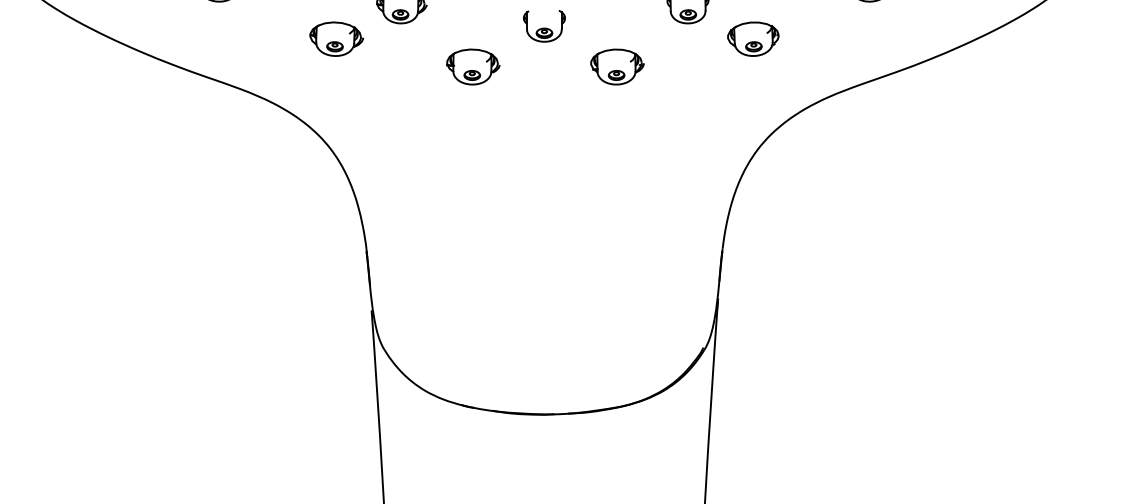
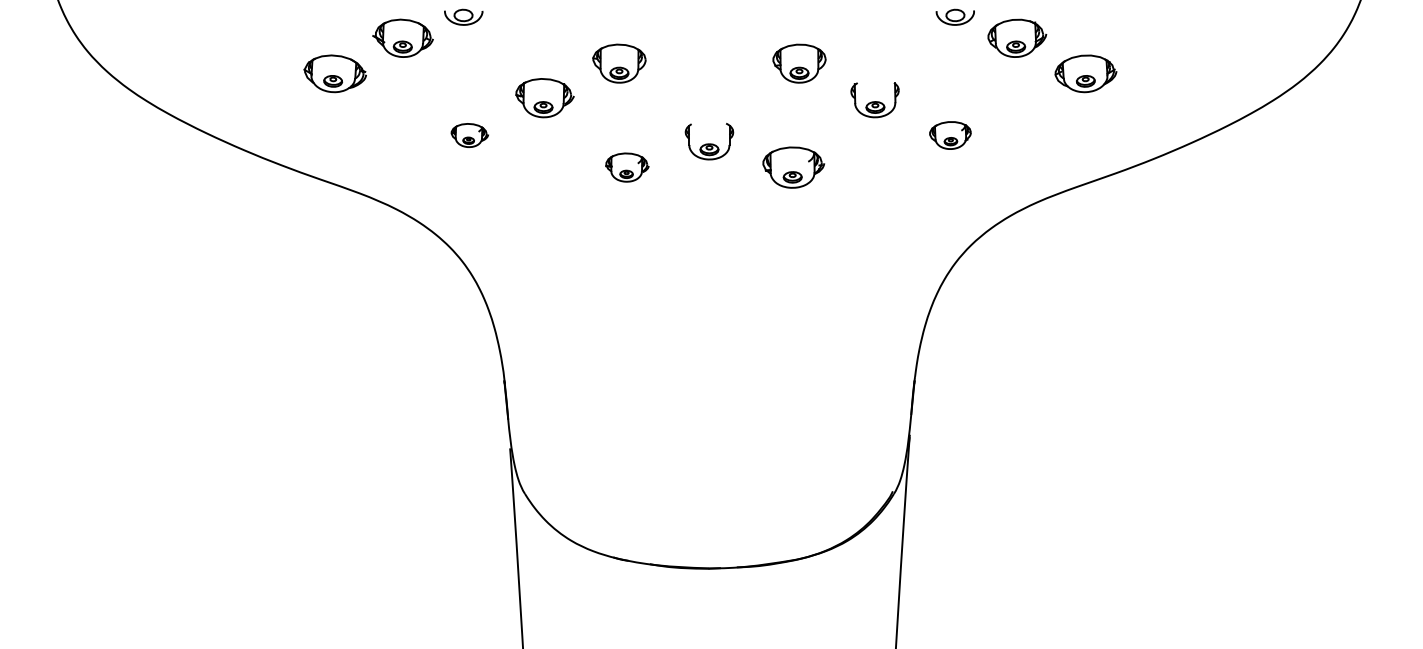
part: (544, 26) -> (709, 141), moved
part: (336, 39) -> (469, 135), size x0.6
part: (753, 39) -> (950, 135), size x0.7
part: (473, 66) -> (627, 167), size x0.7

